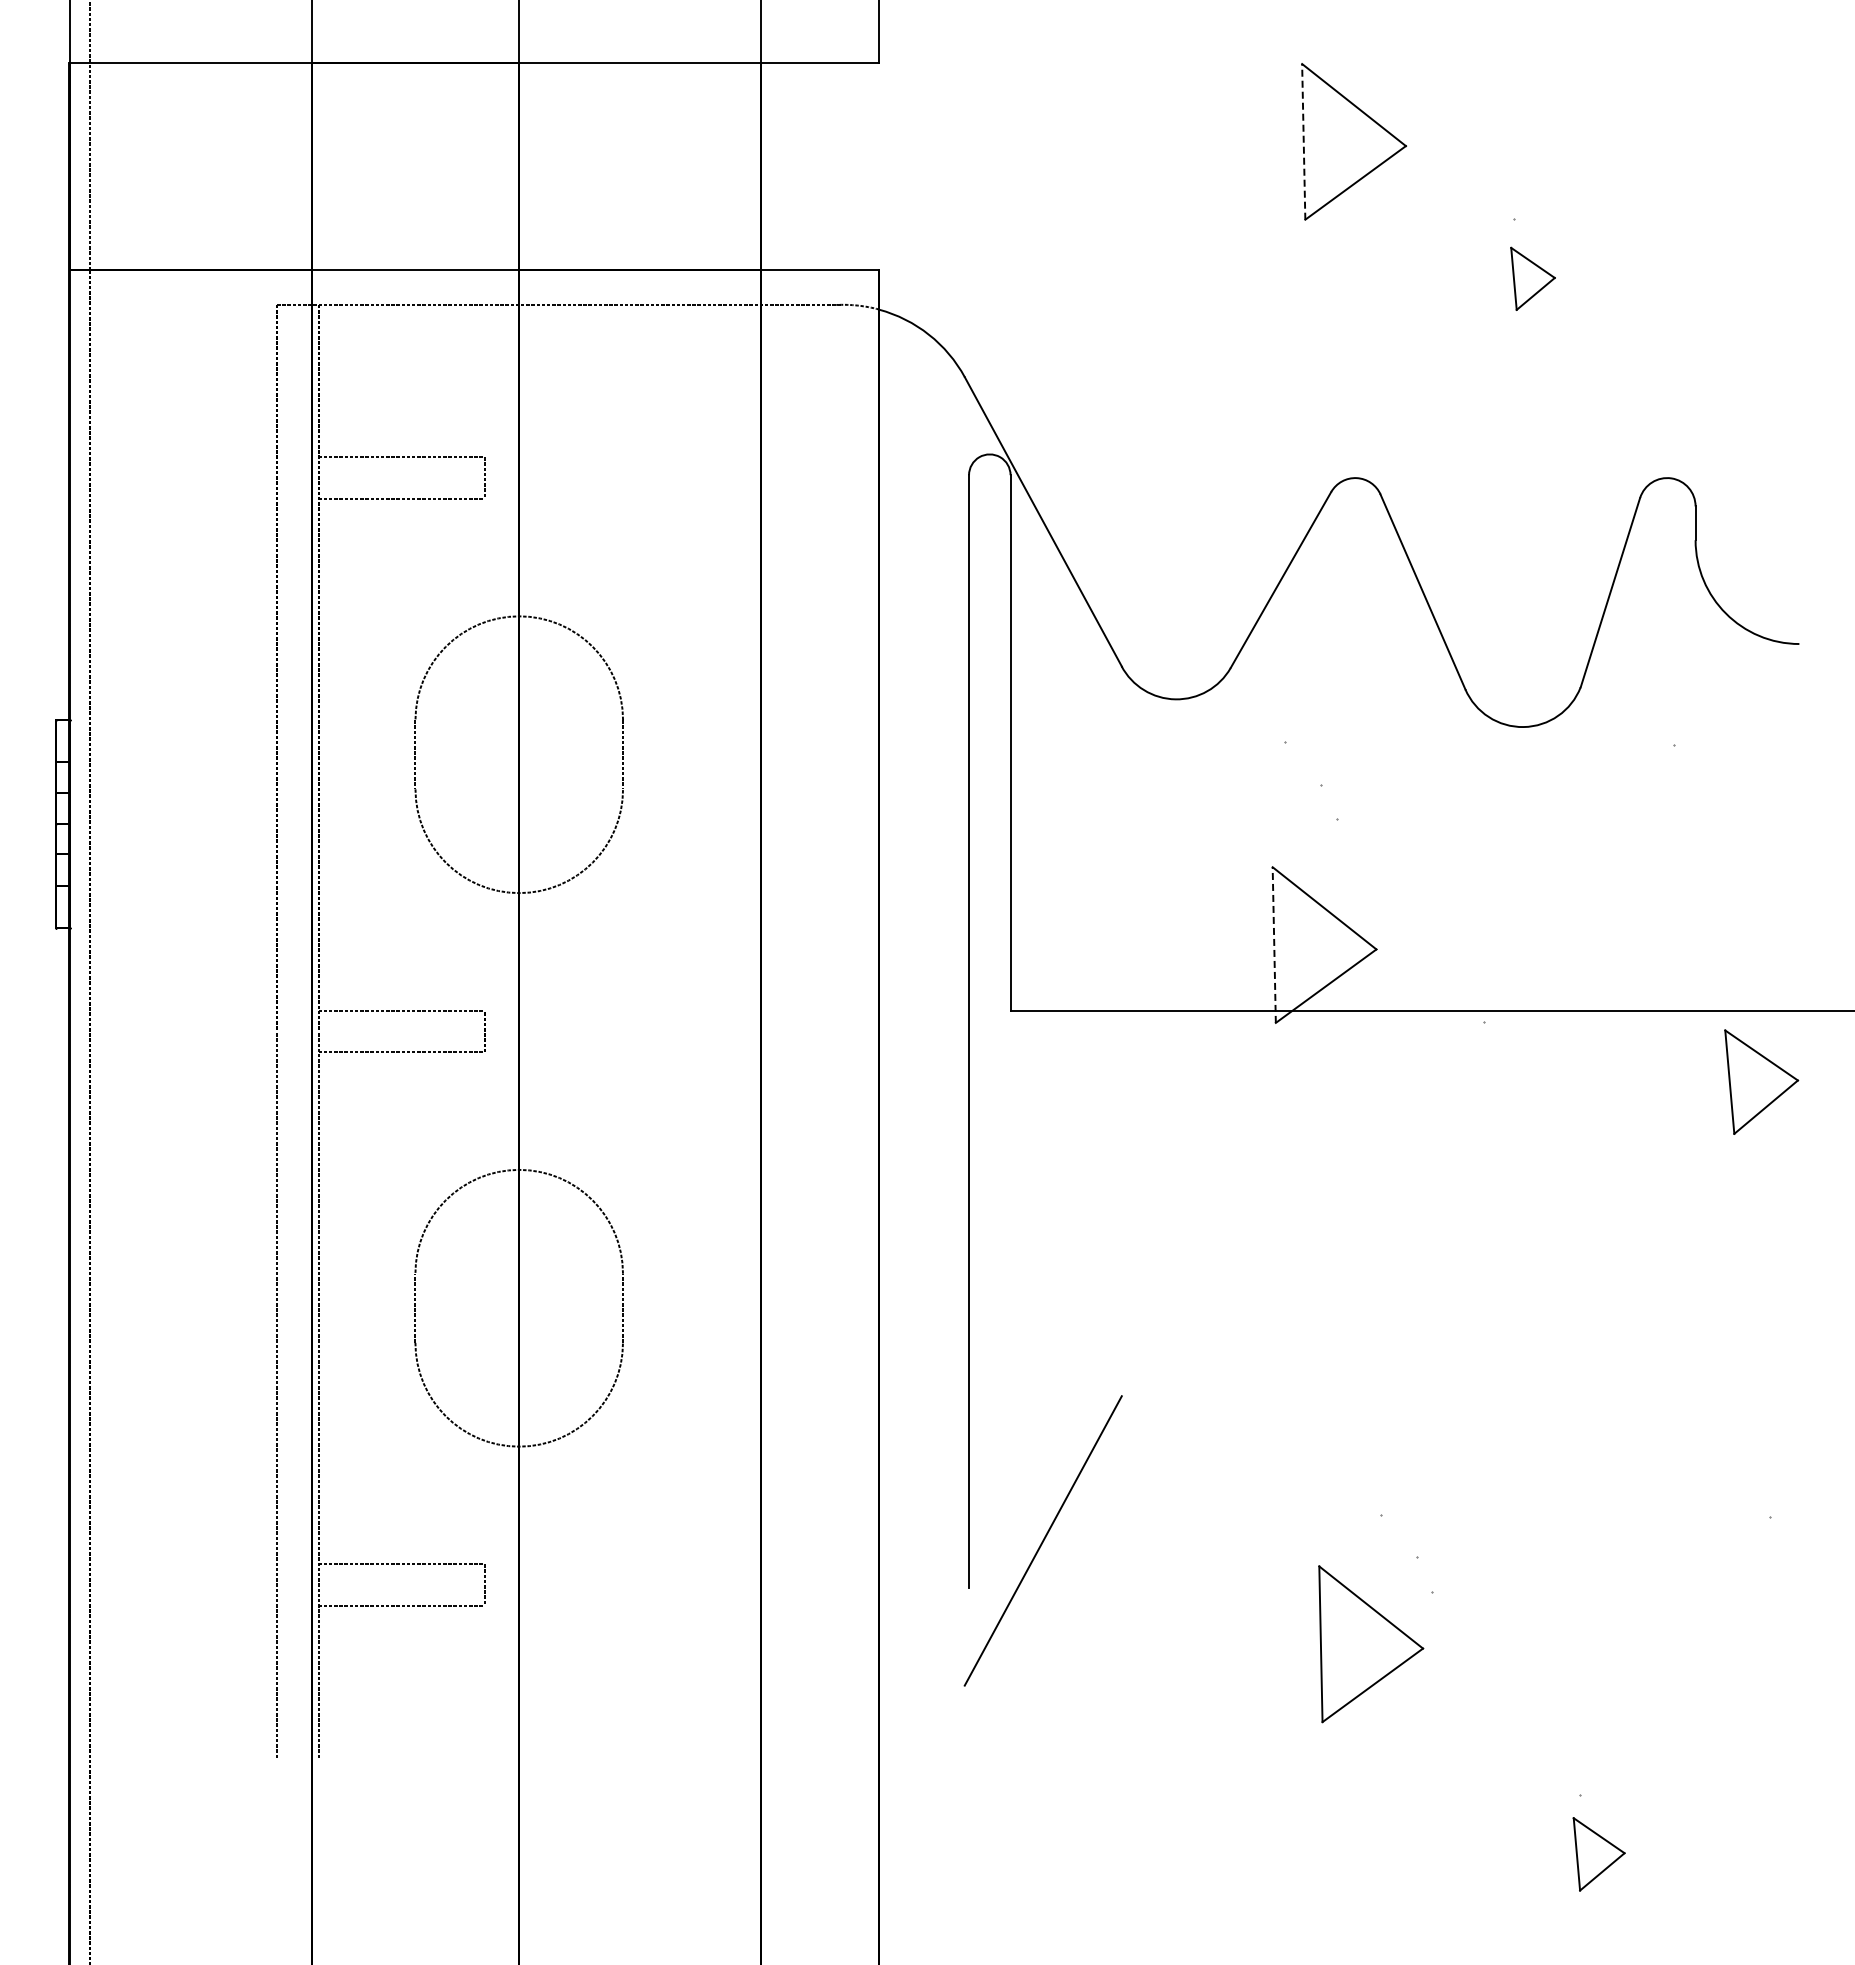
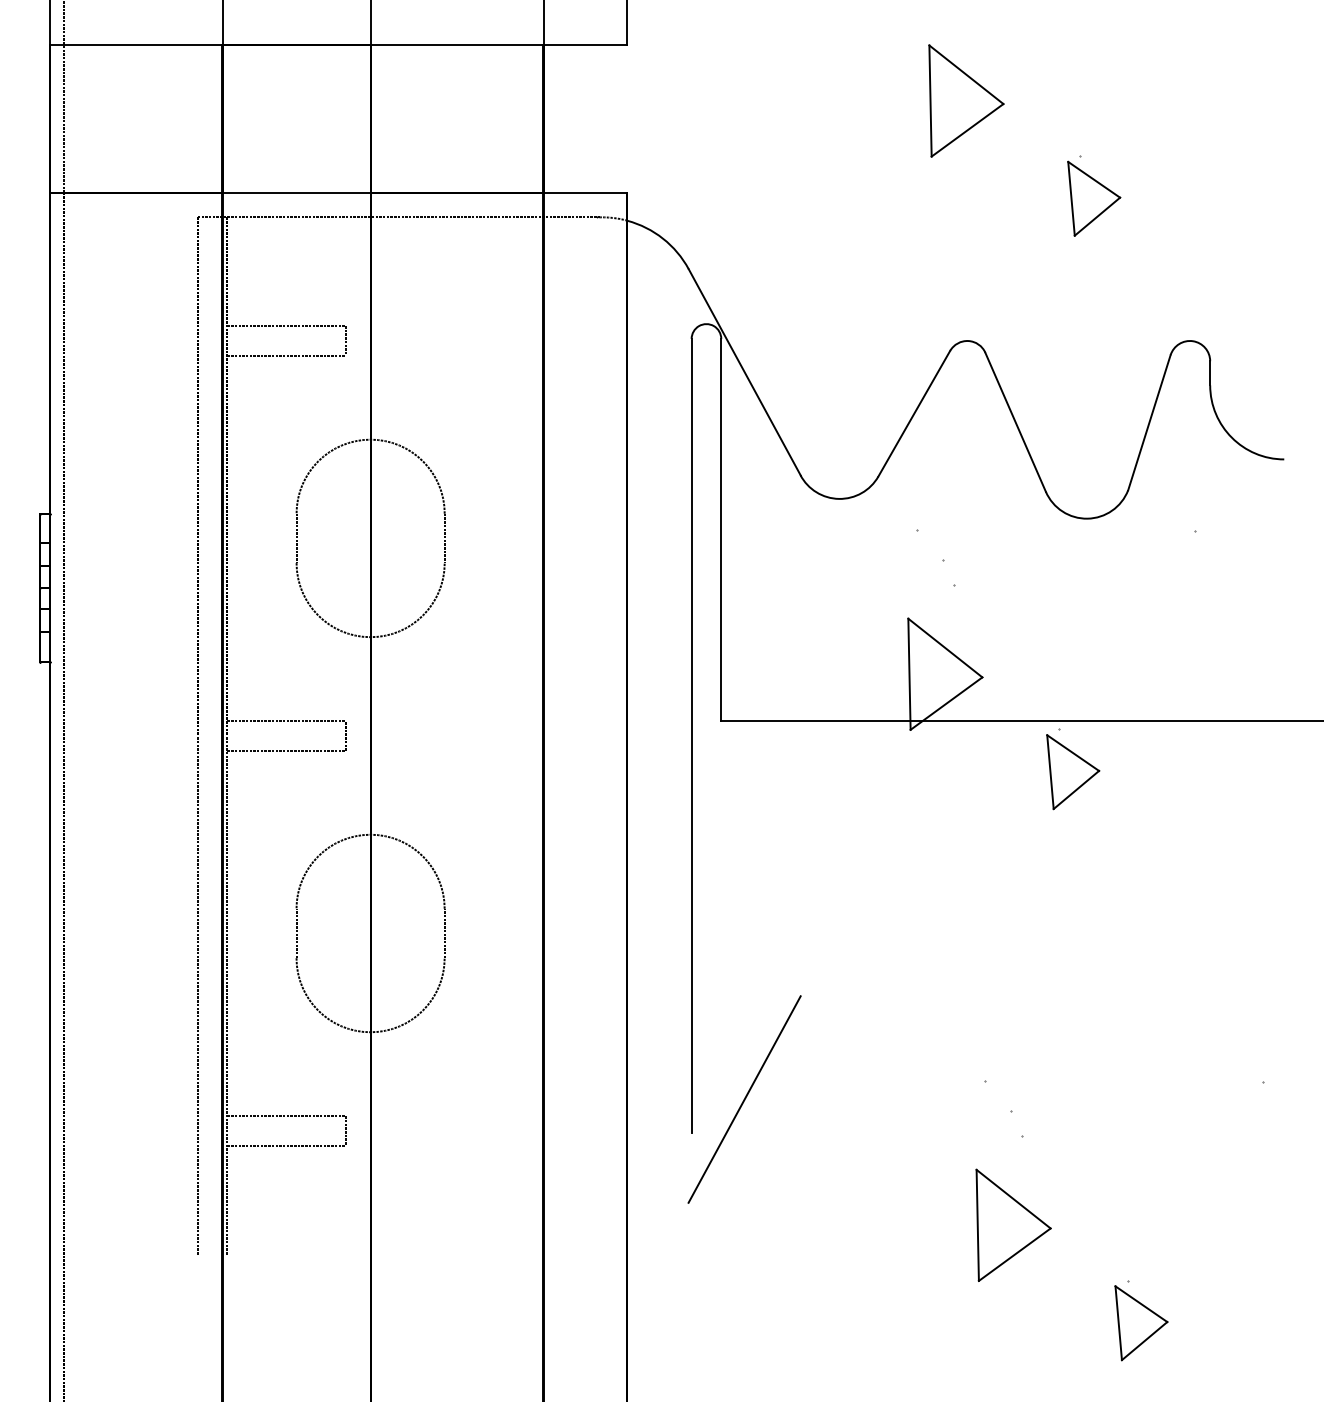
line: (1303, 141) -> (930, 100), dashed -> solid
part: (1532, 278) -> (1093, 198), size x1.67
line: (1274, 945) -> (909, 674), dashed -> solid
part: (1761, 1081) -> (1073, 771), moved
part: (1371, 1644) -> (1013, 1225), moved
part: (1598, 1854) -> (1140, 1323), size x1.43

